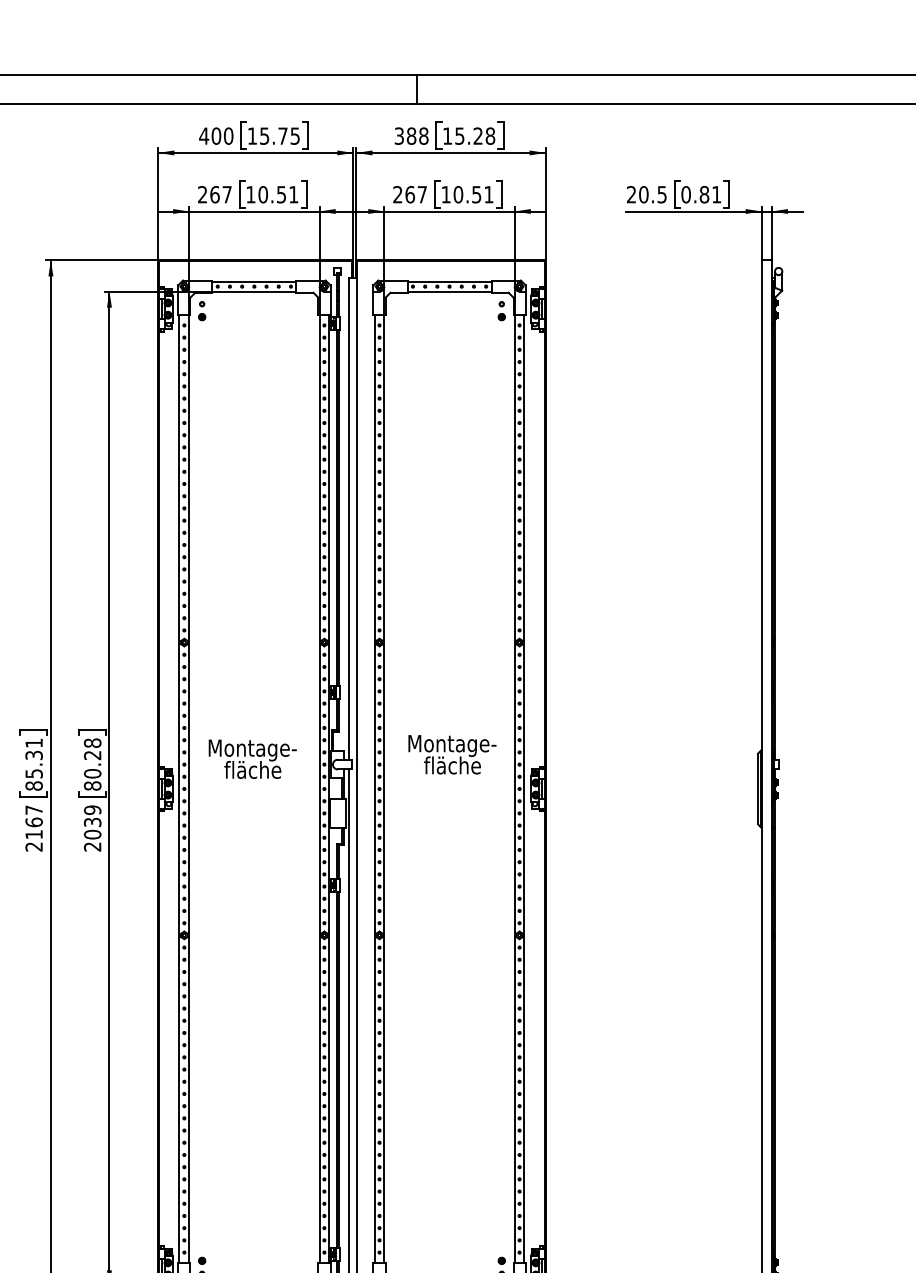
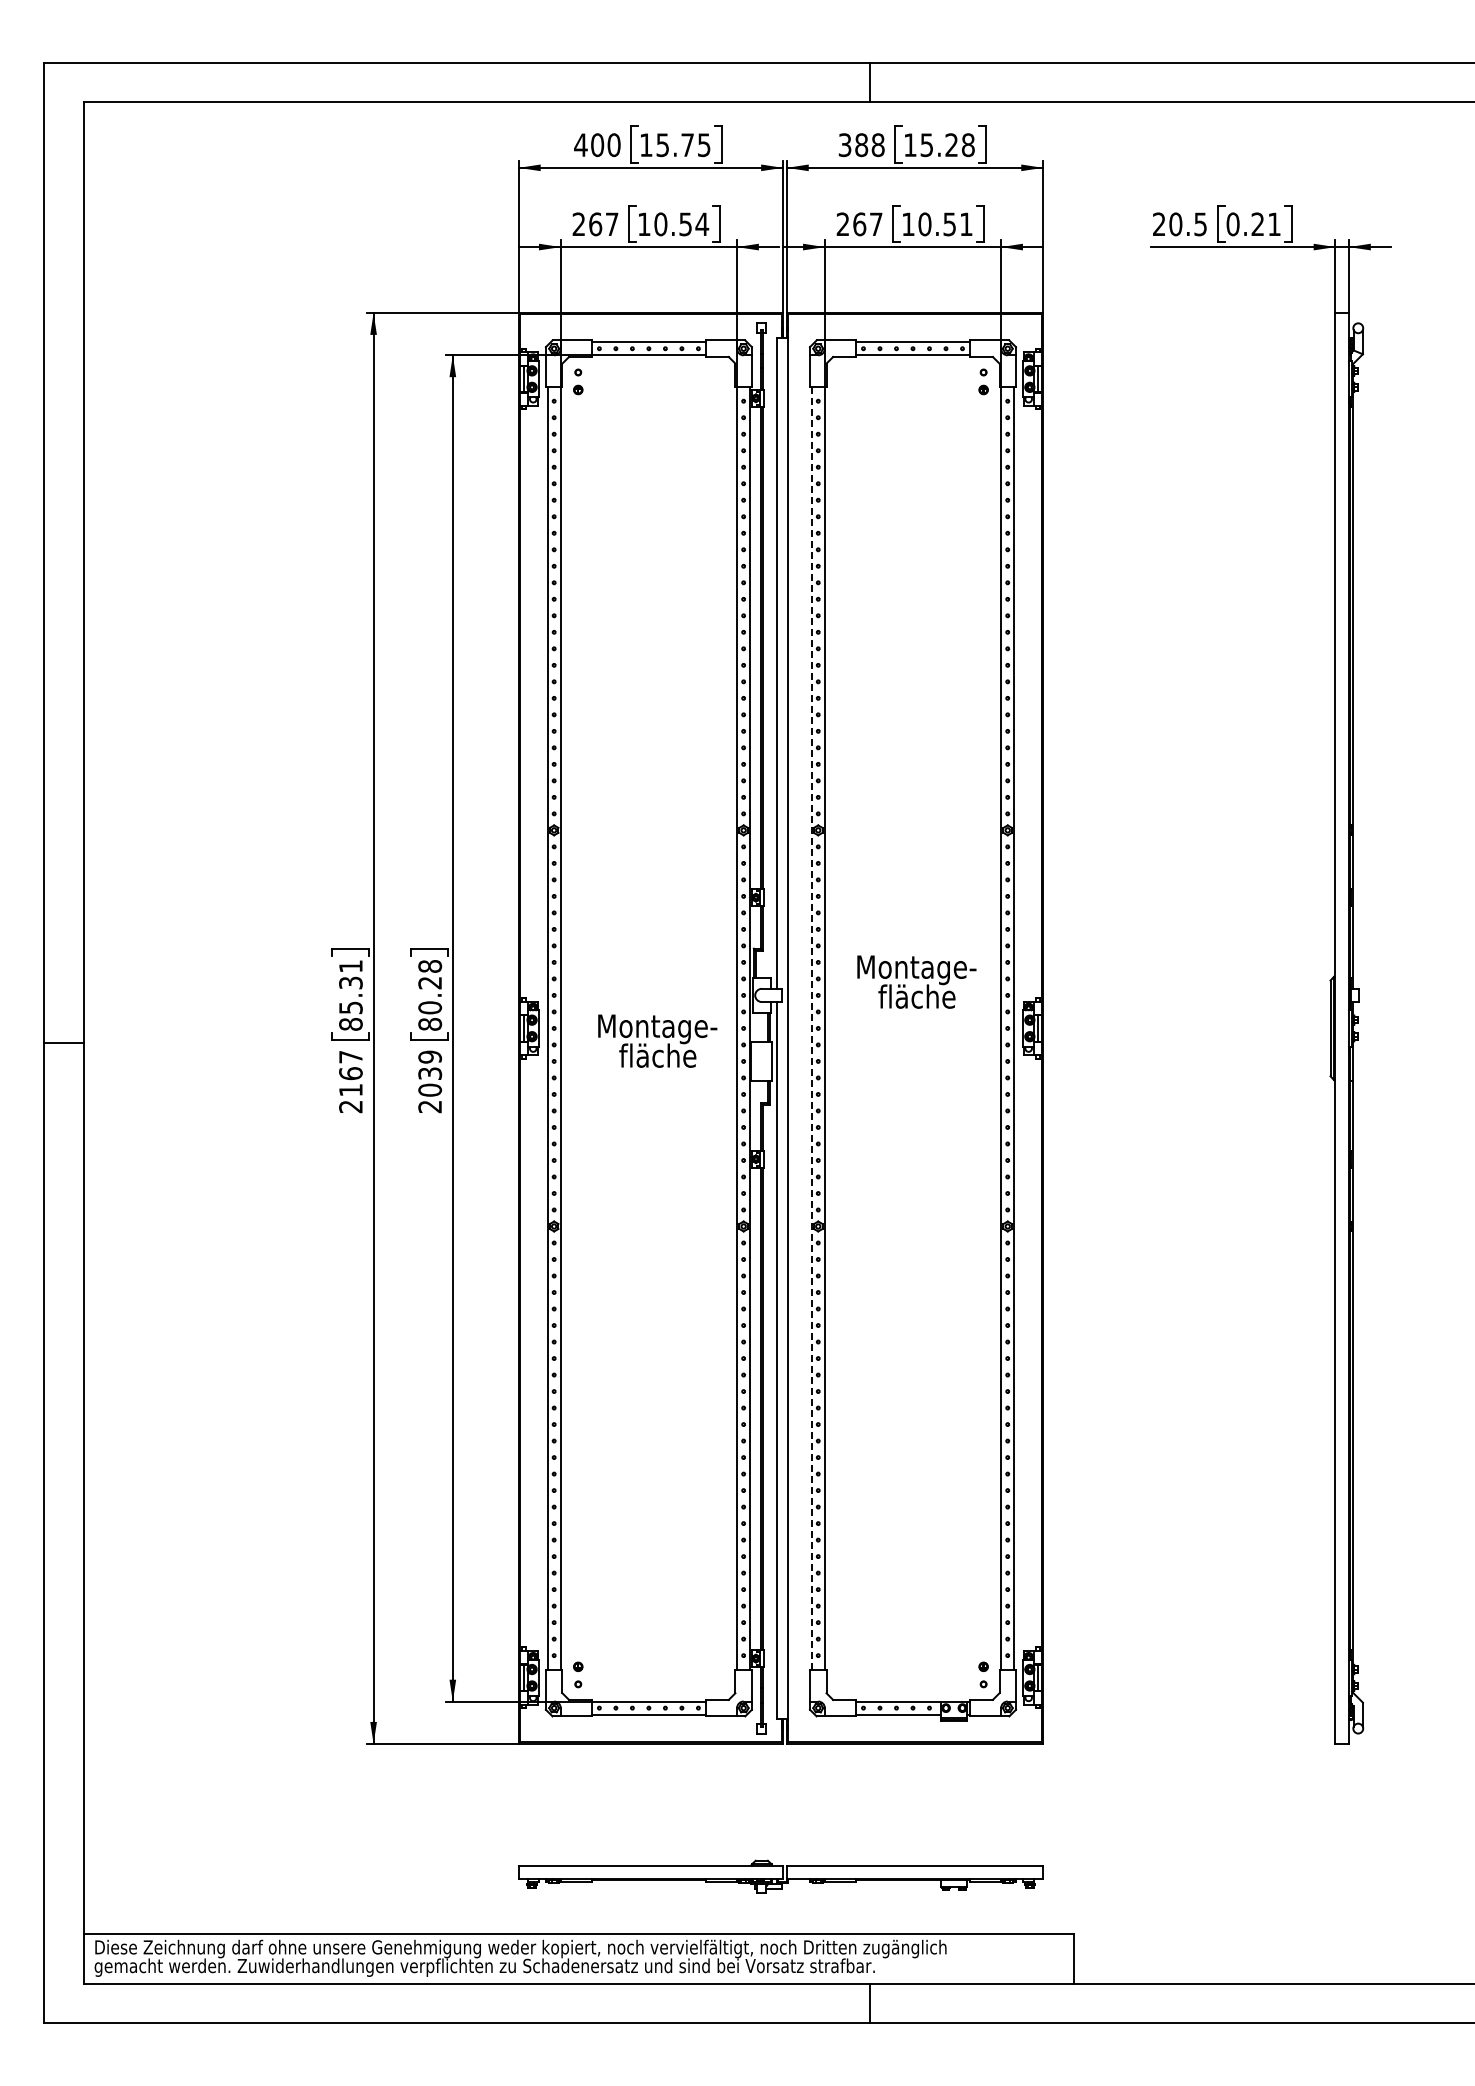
text: (293, 194) -> (702, 223), 10.51 -> 10.54
text: (704, 194) -> (1257, 224), 0.81 -> 0.21
text: (252, 758) -> (657, 1040), moved
line: (374, 789) -> (811, 1028), solid -> dashed

